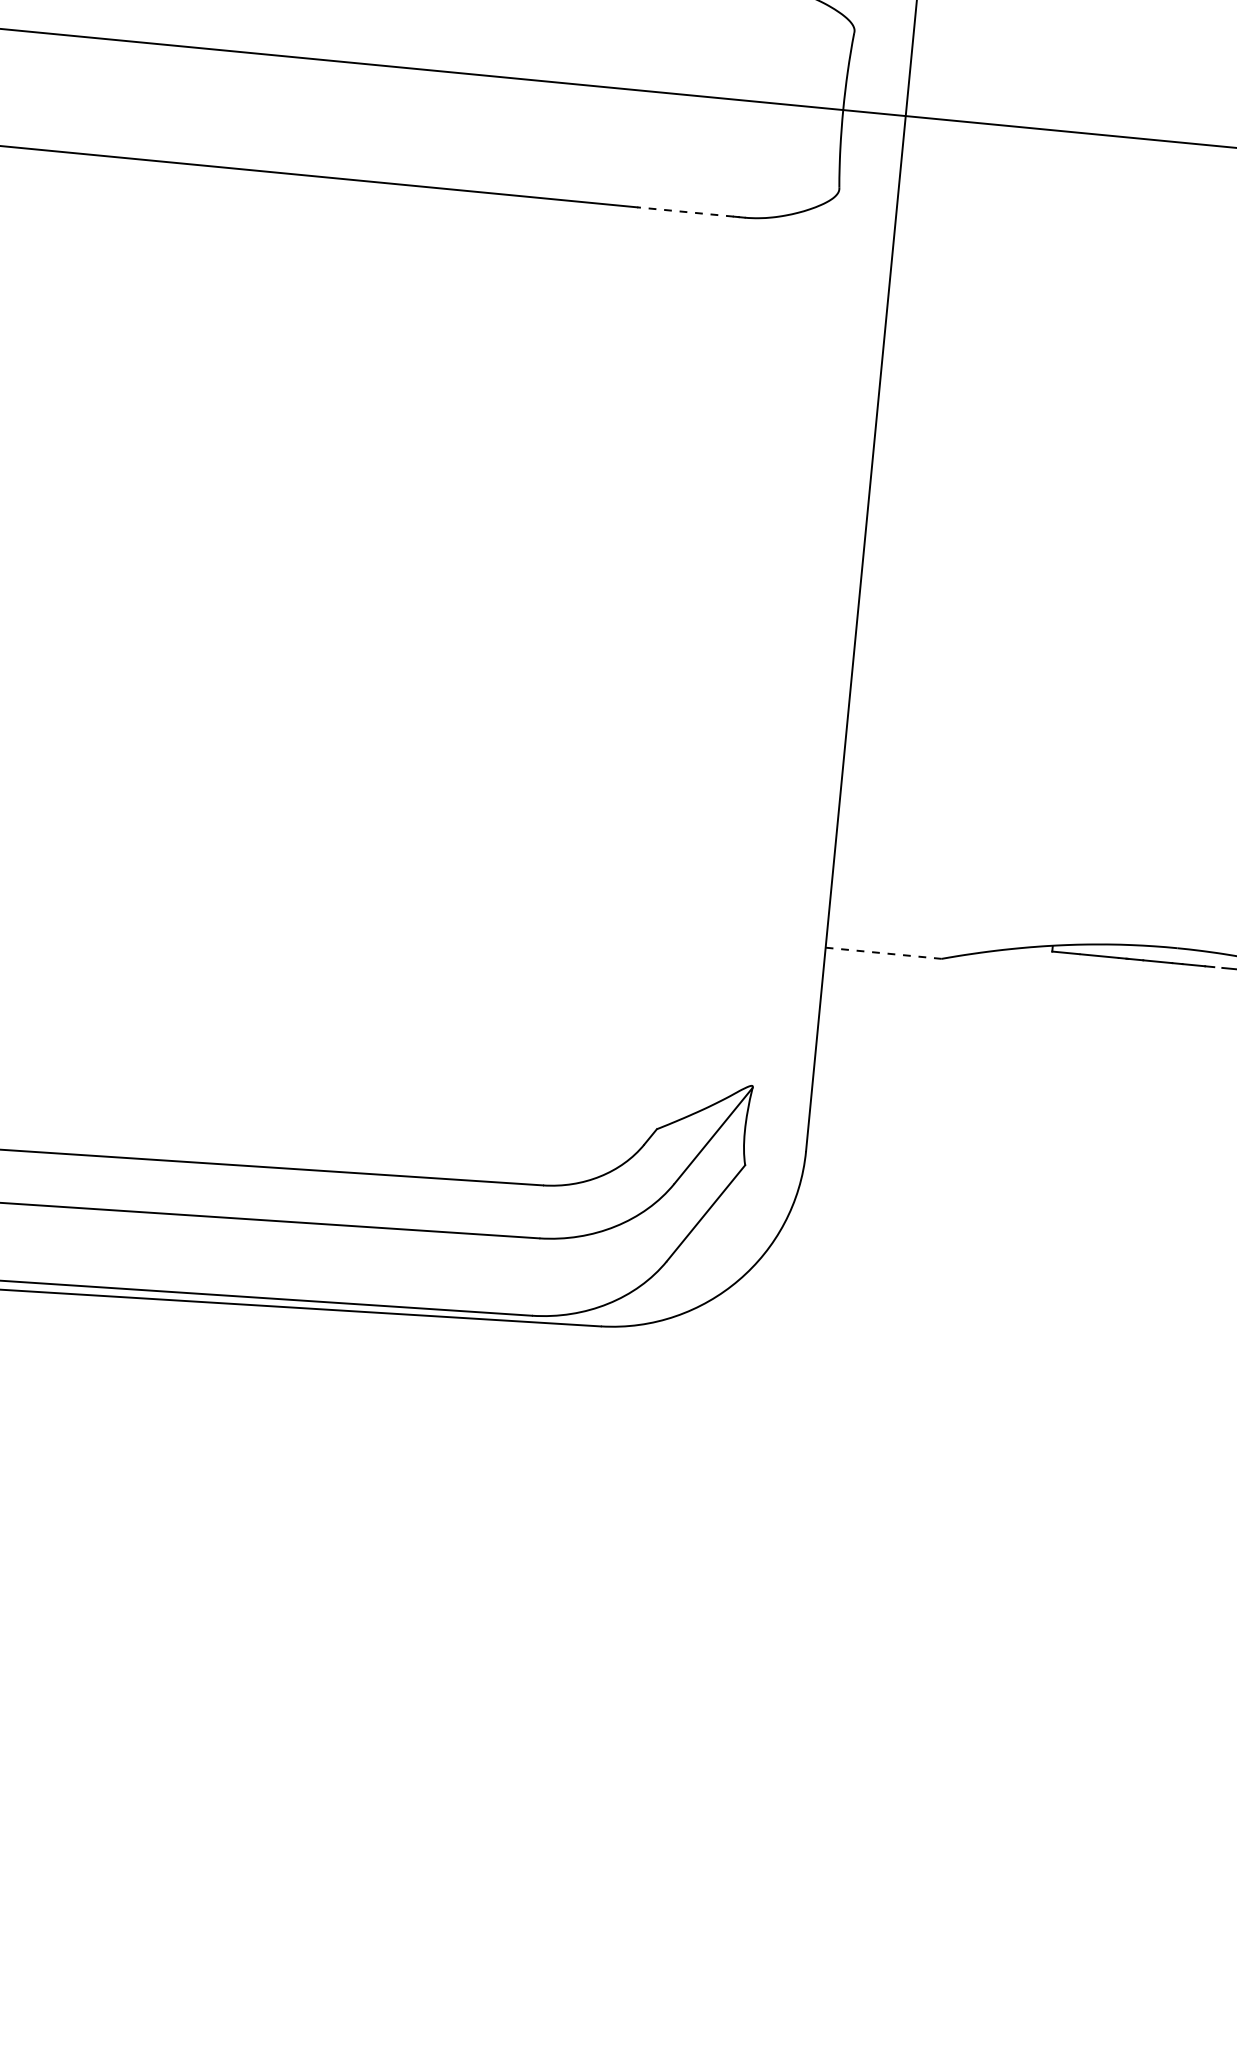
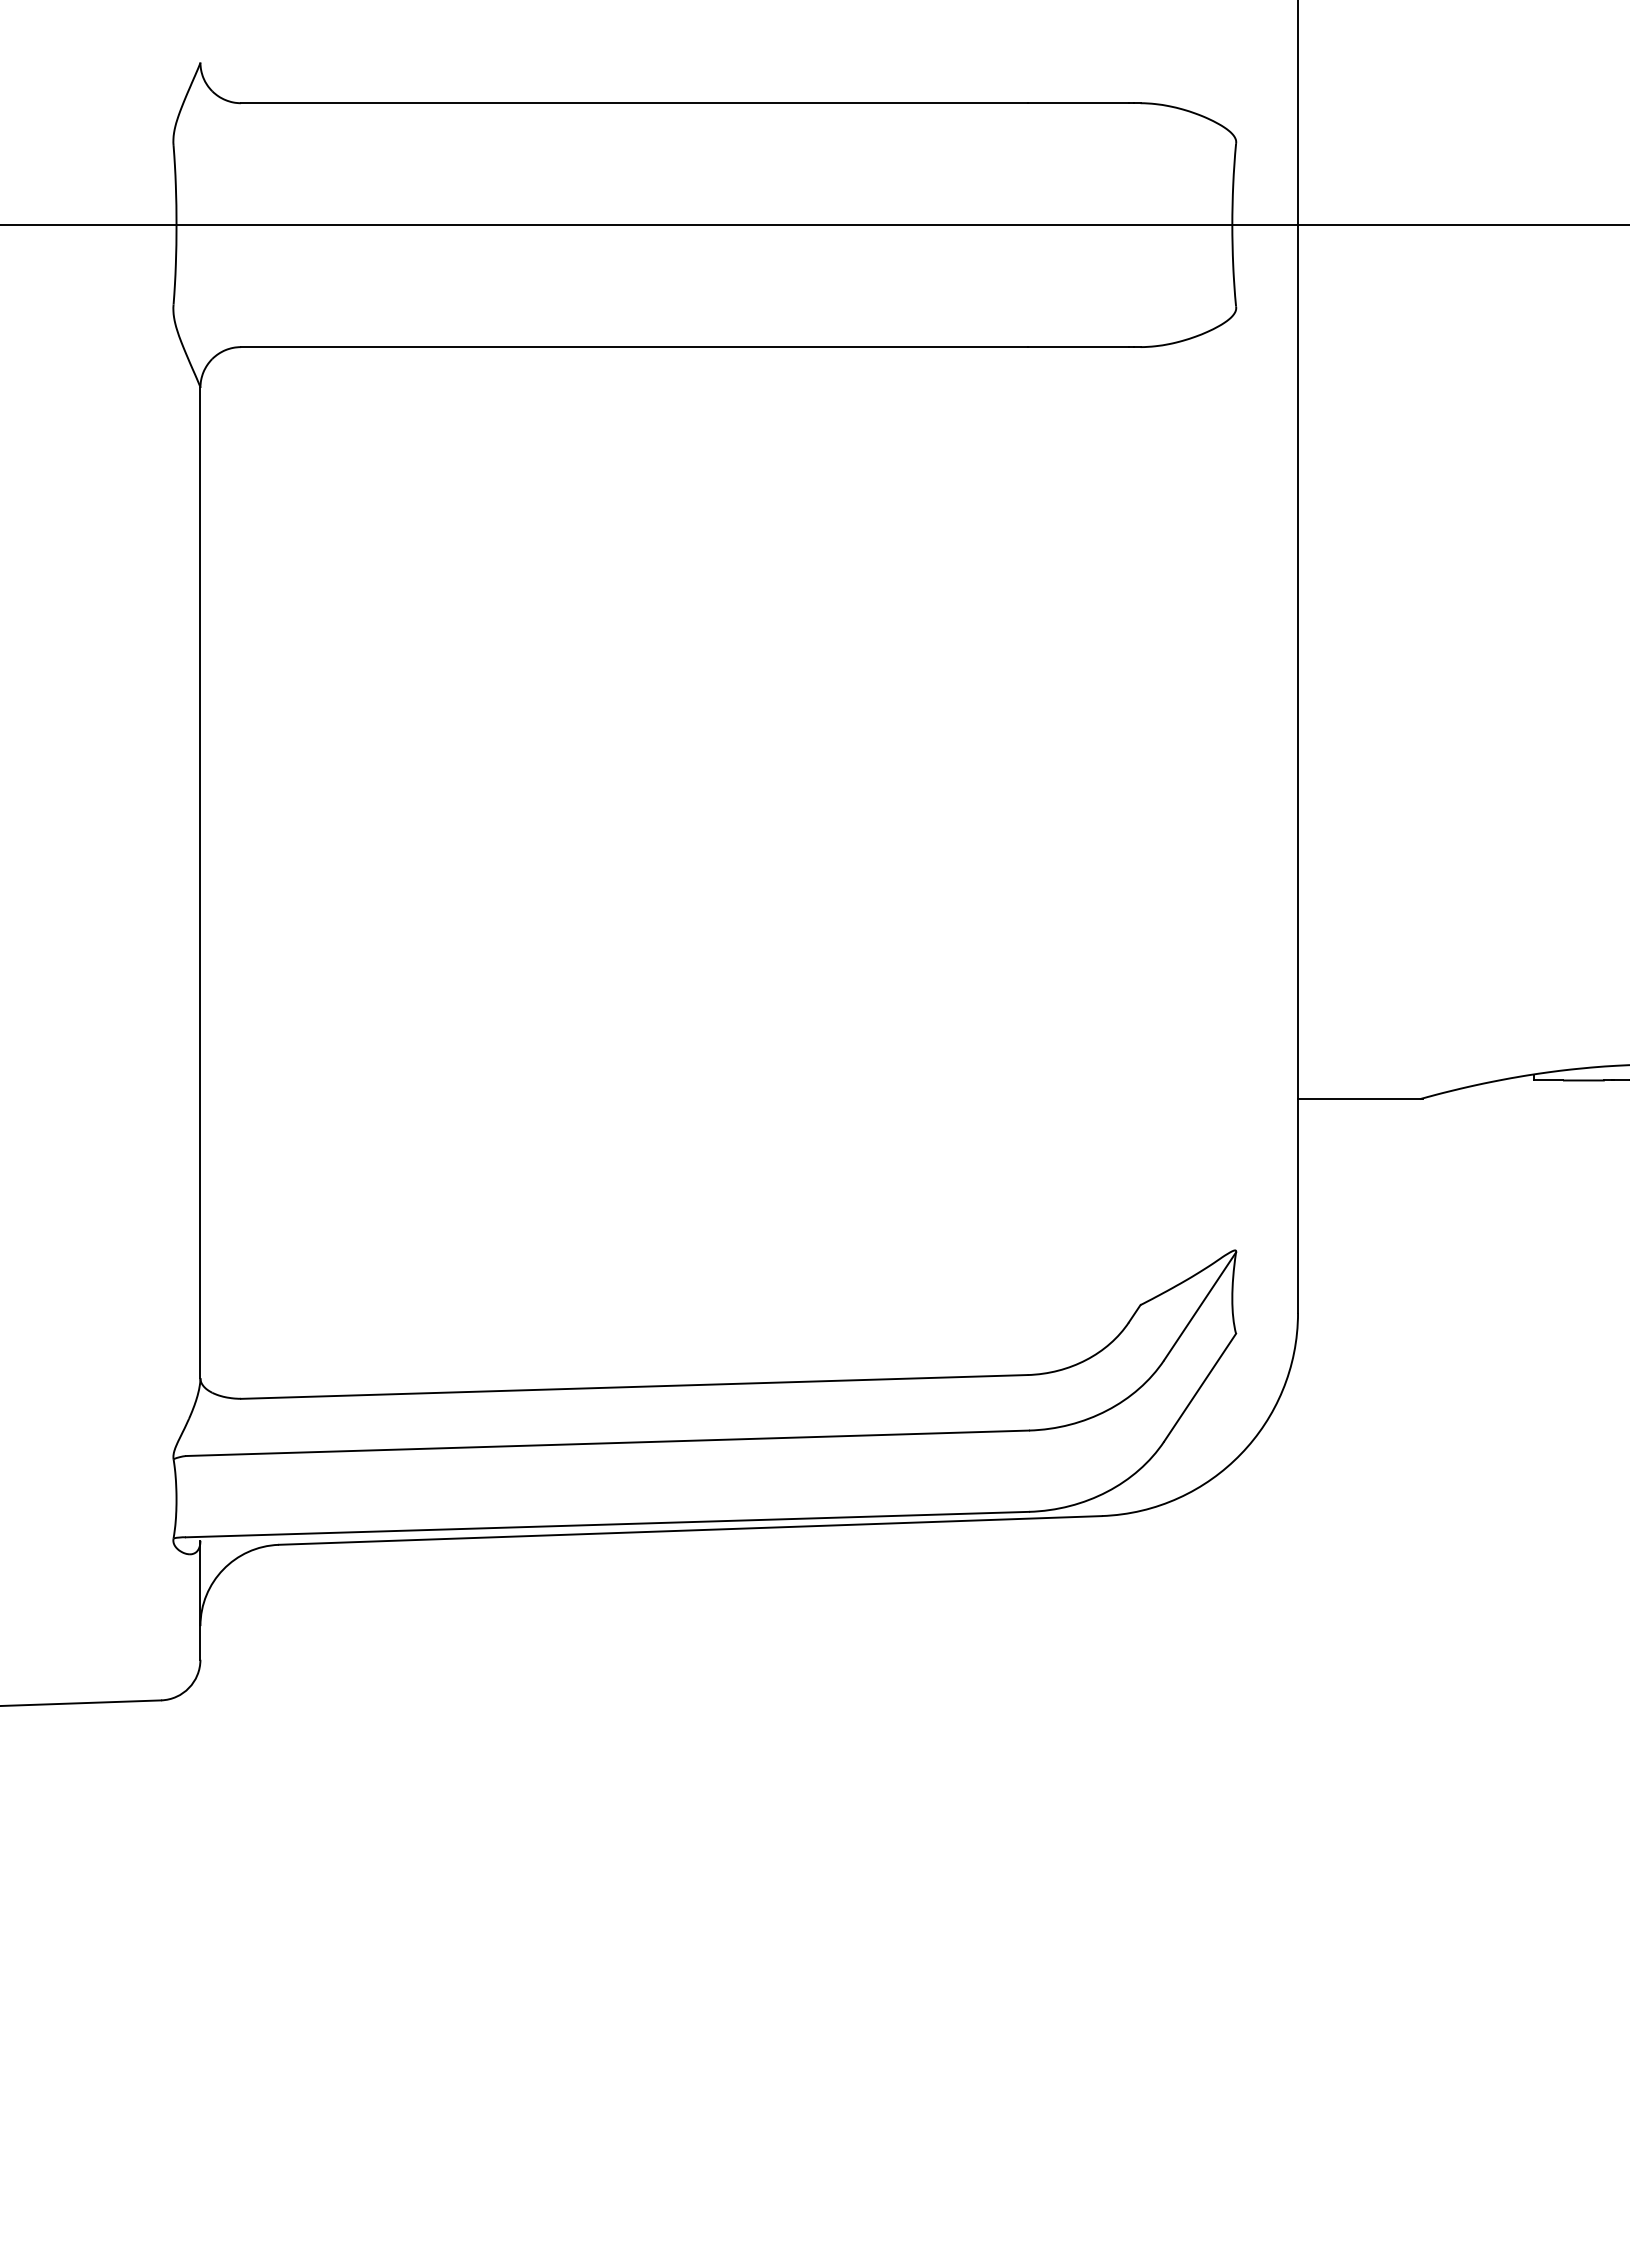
line: (685, 212) -> (1078, 347), dashed -> solid
line: (885, 953) -> (1360, 1099), dashed -> solid

